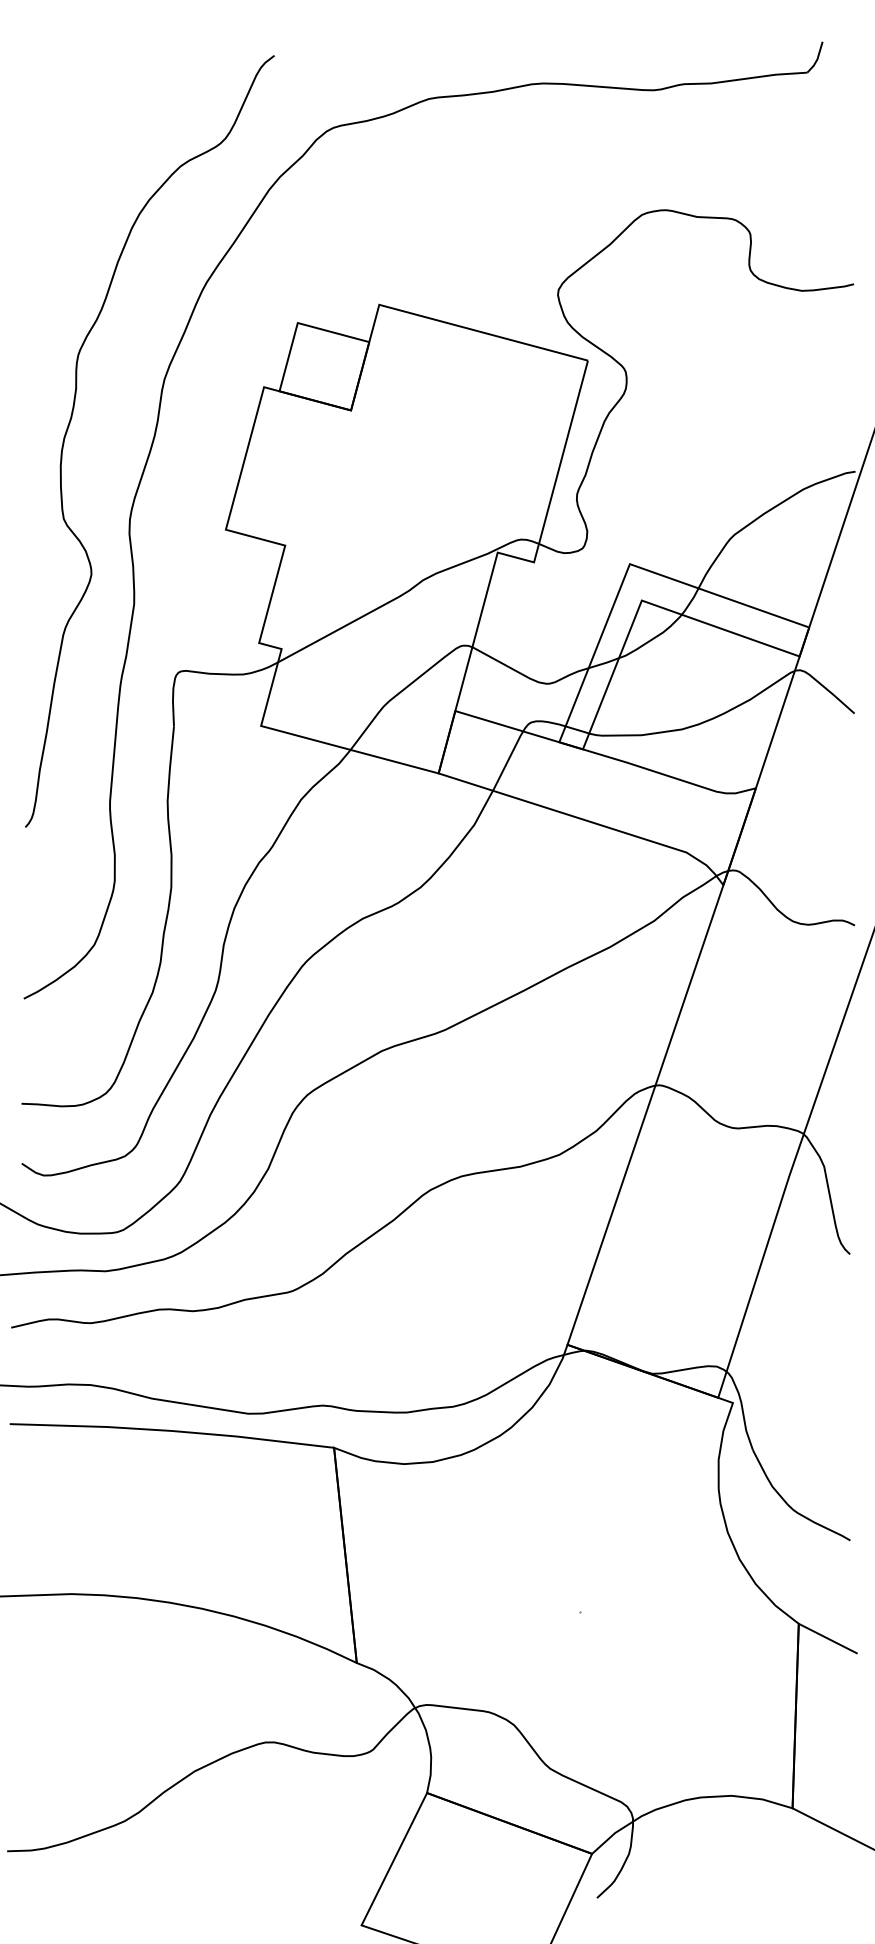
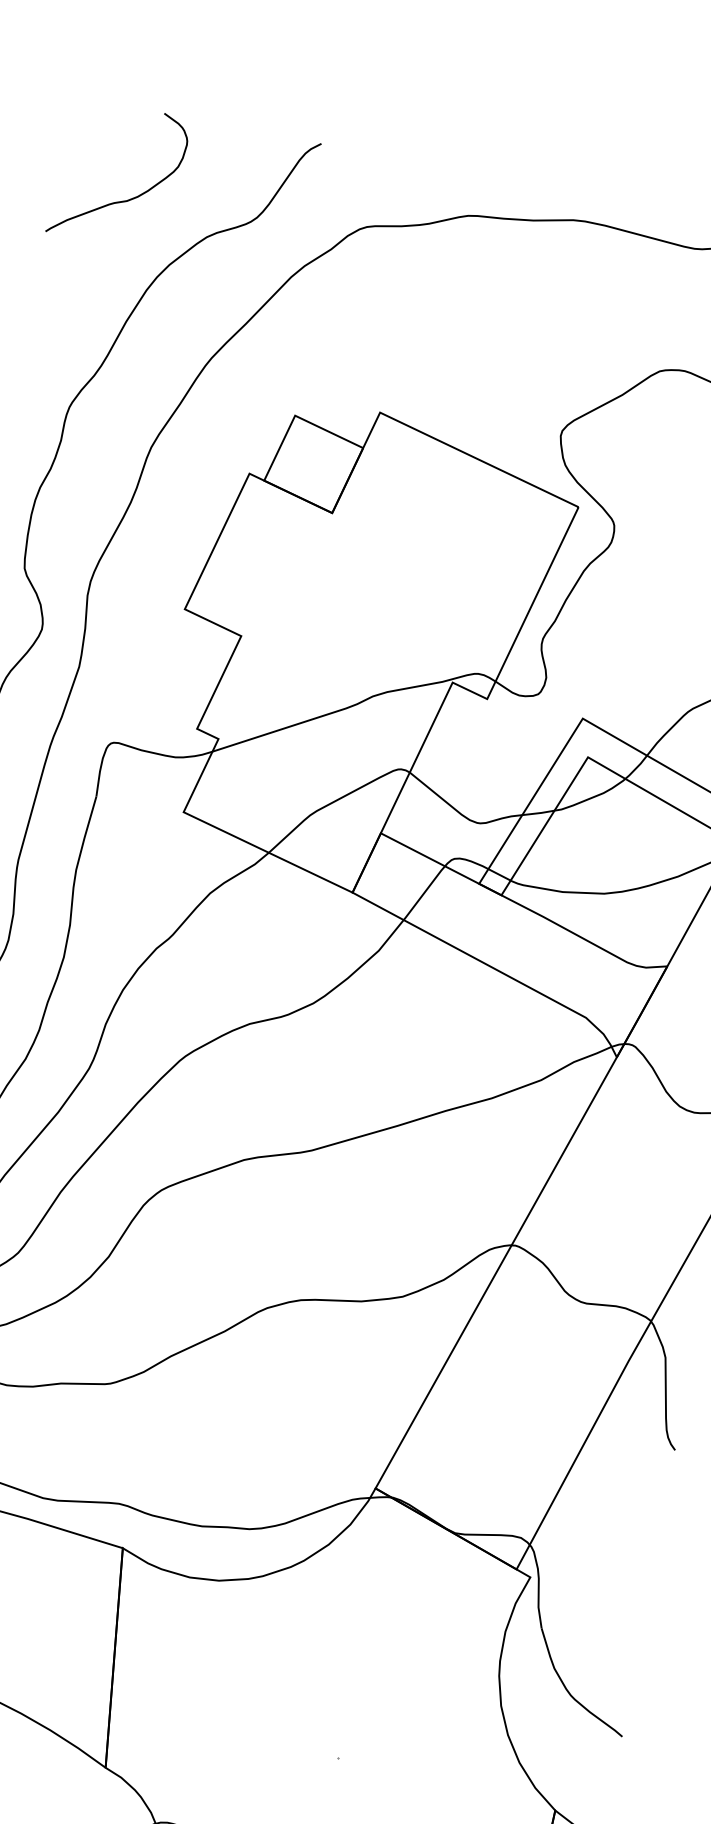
curve: (91, 146) -> (121, 200), added

